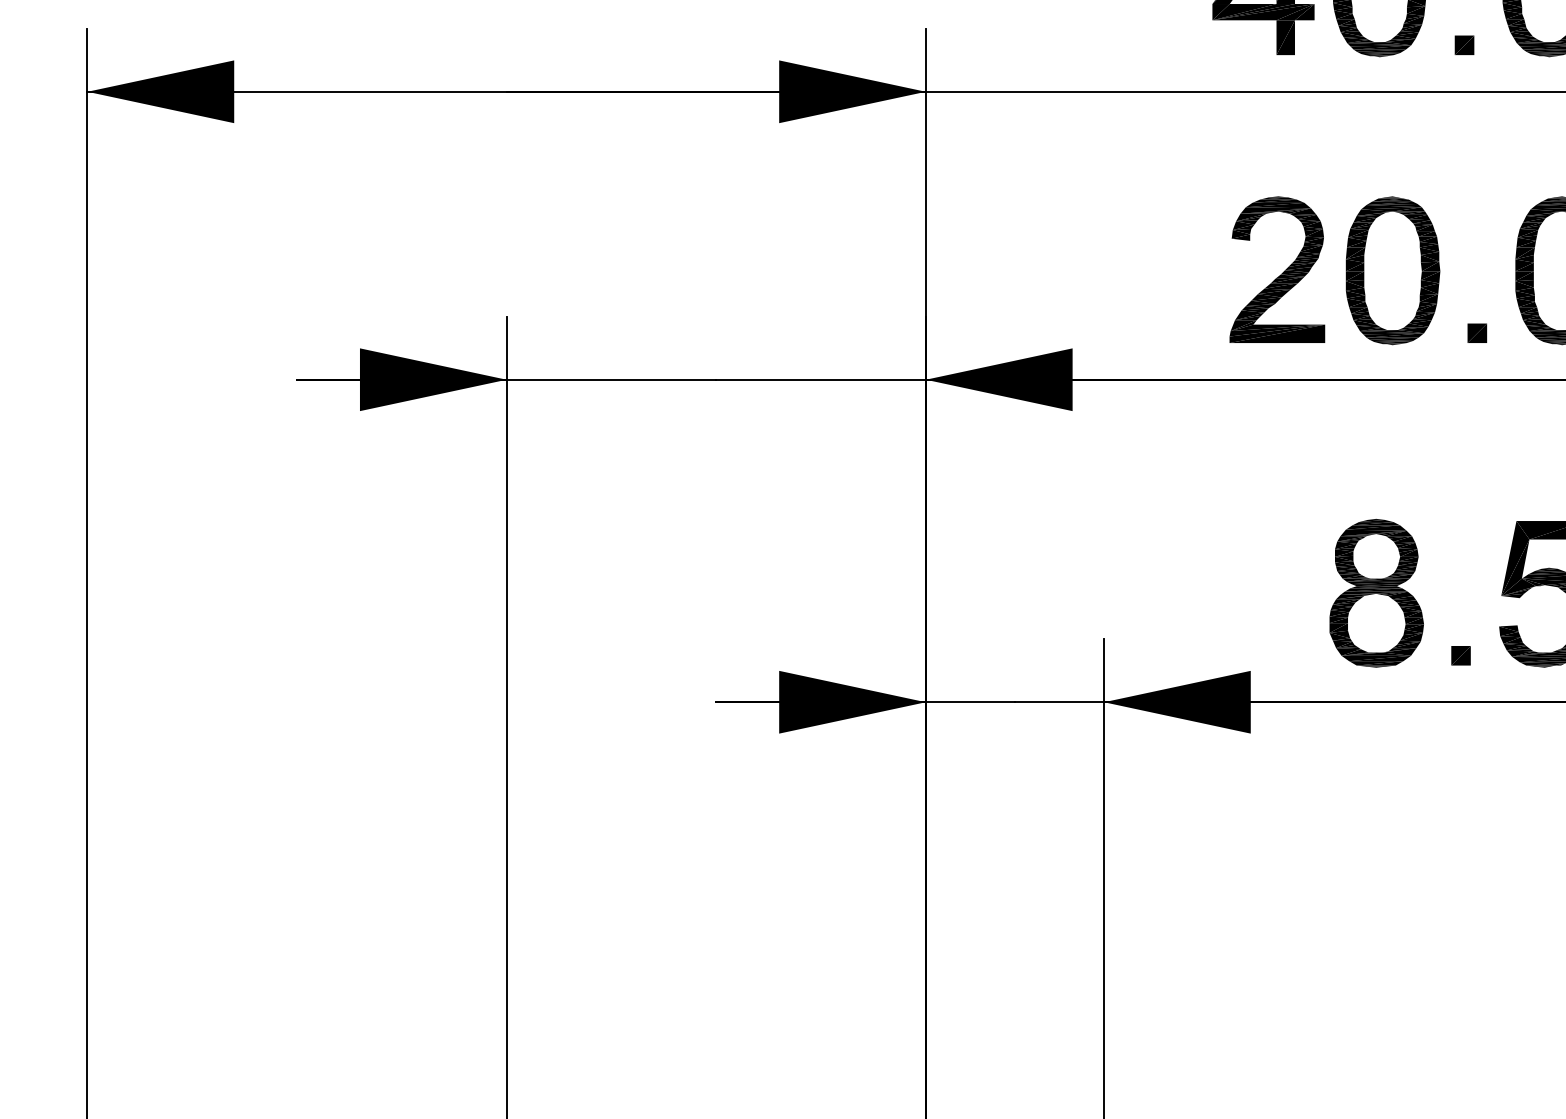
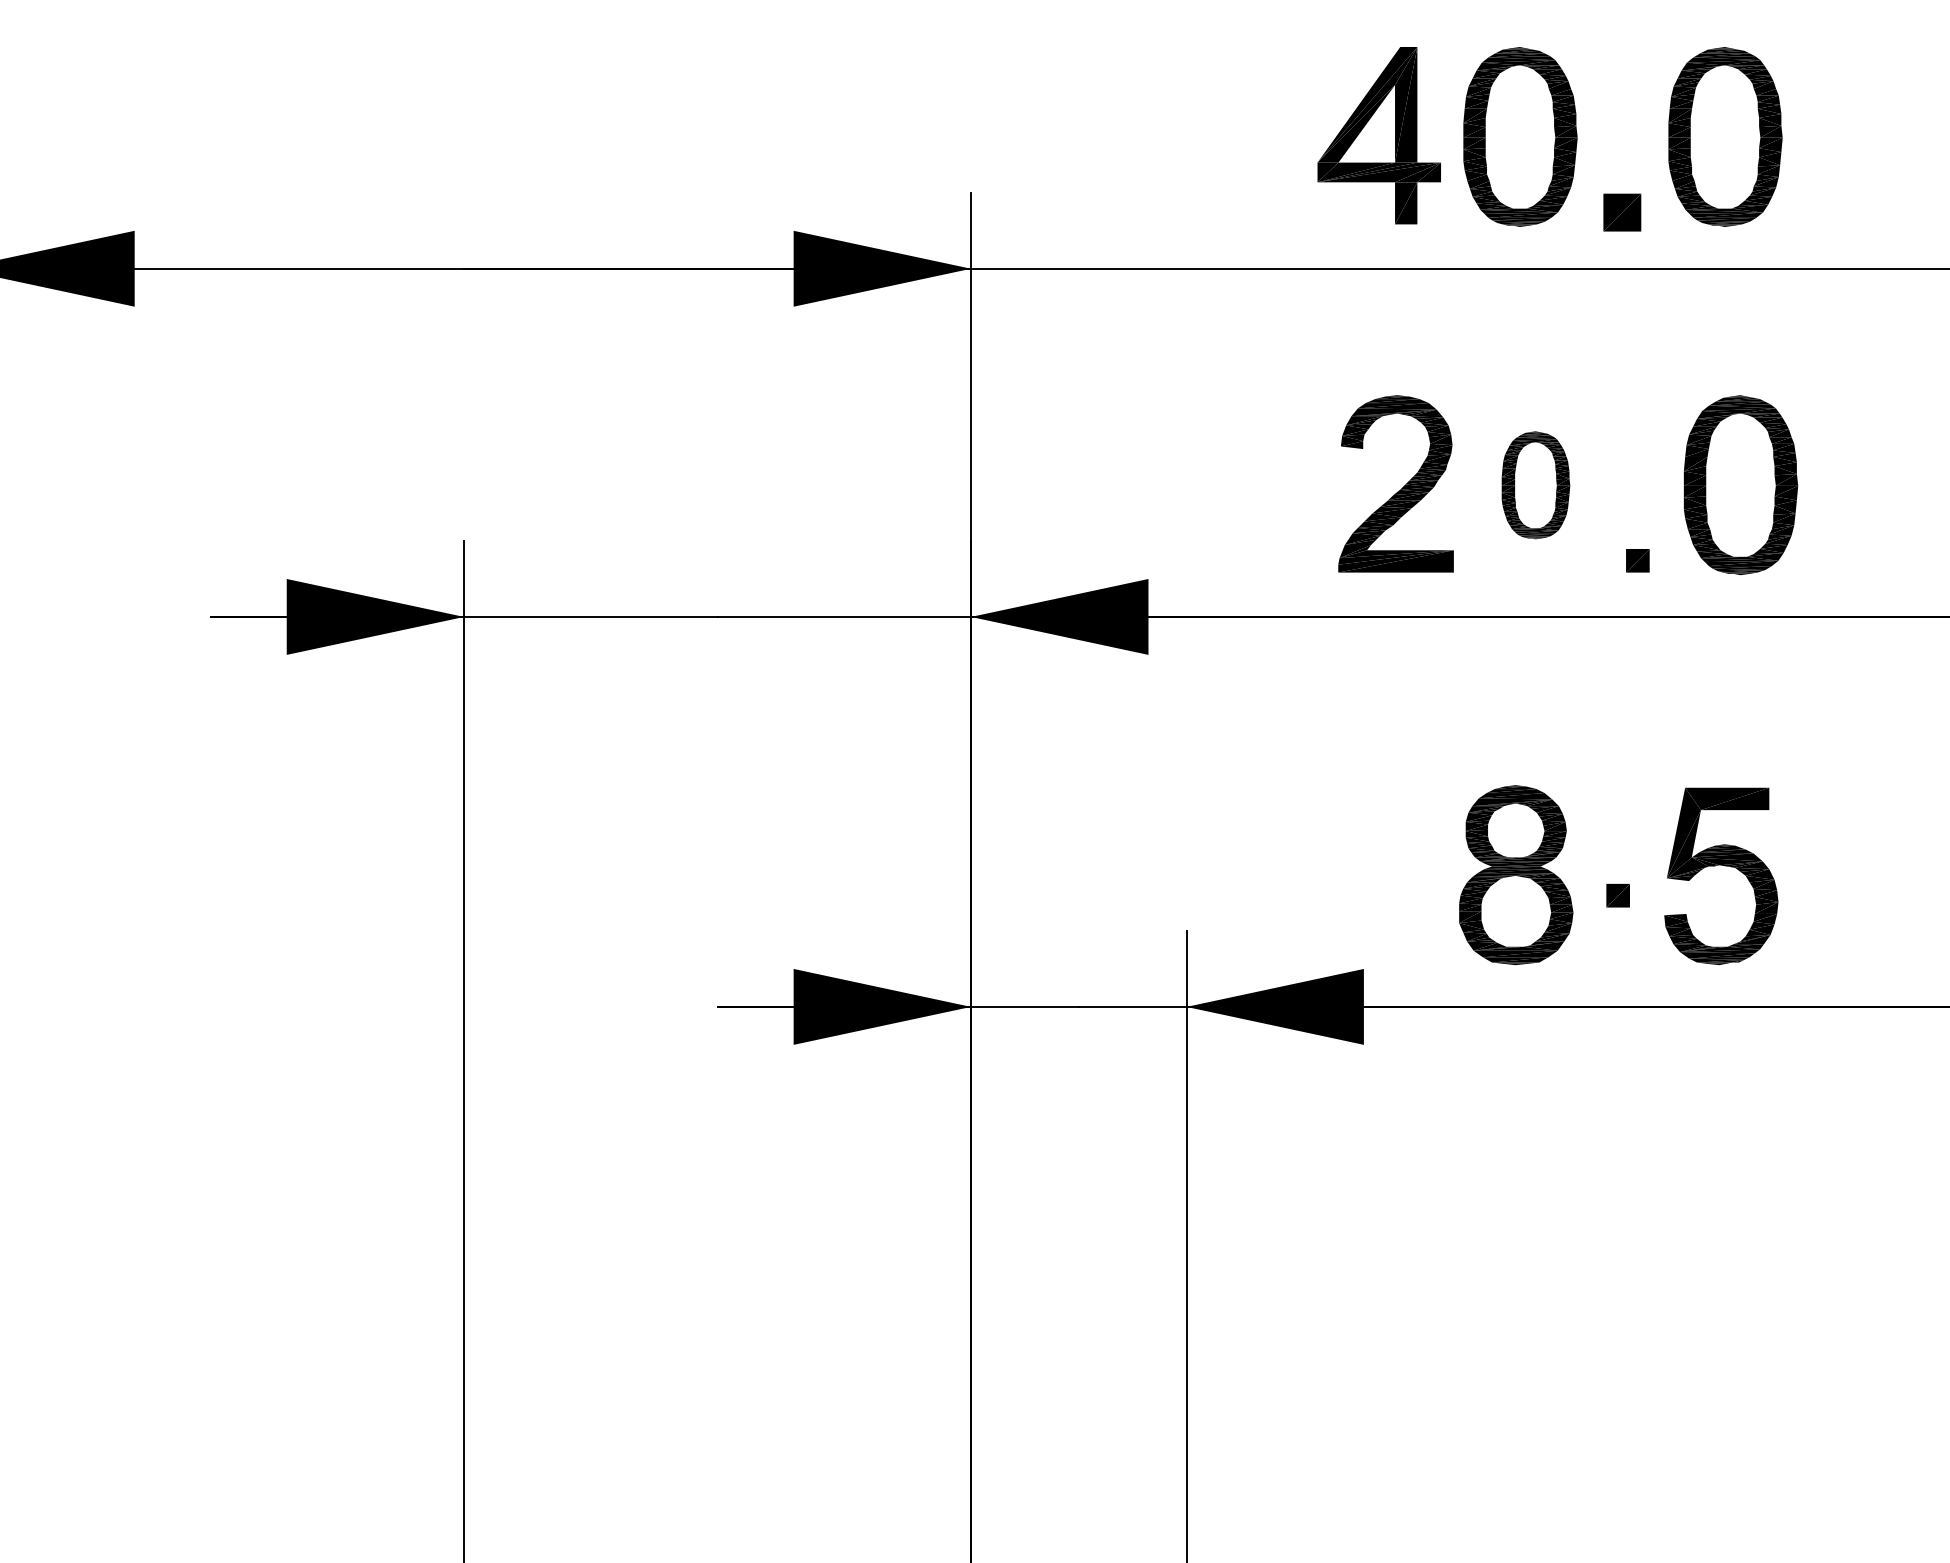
part: (1464, 45) -> (1622, 212), size x1.6
part: (1392, 271) -> (1535, 485), size x0.6
part: (1460, 655) -> (1617, 895), moved

